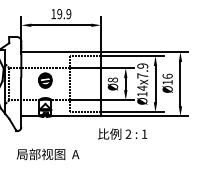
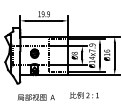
text: (121, 134) -> (83, 95), moved

